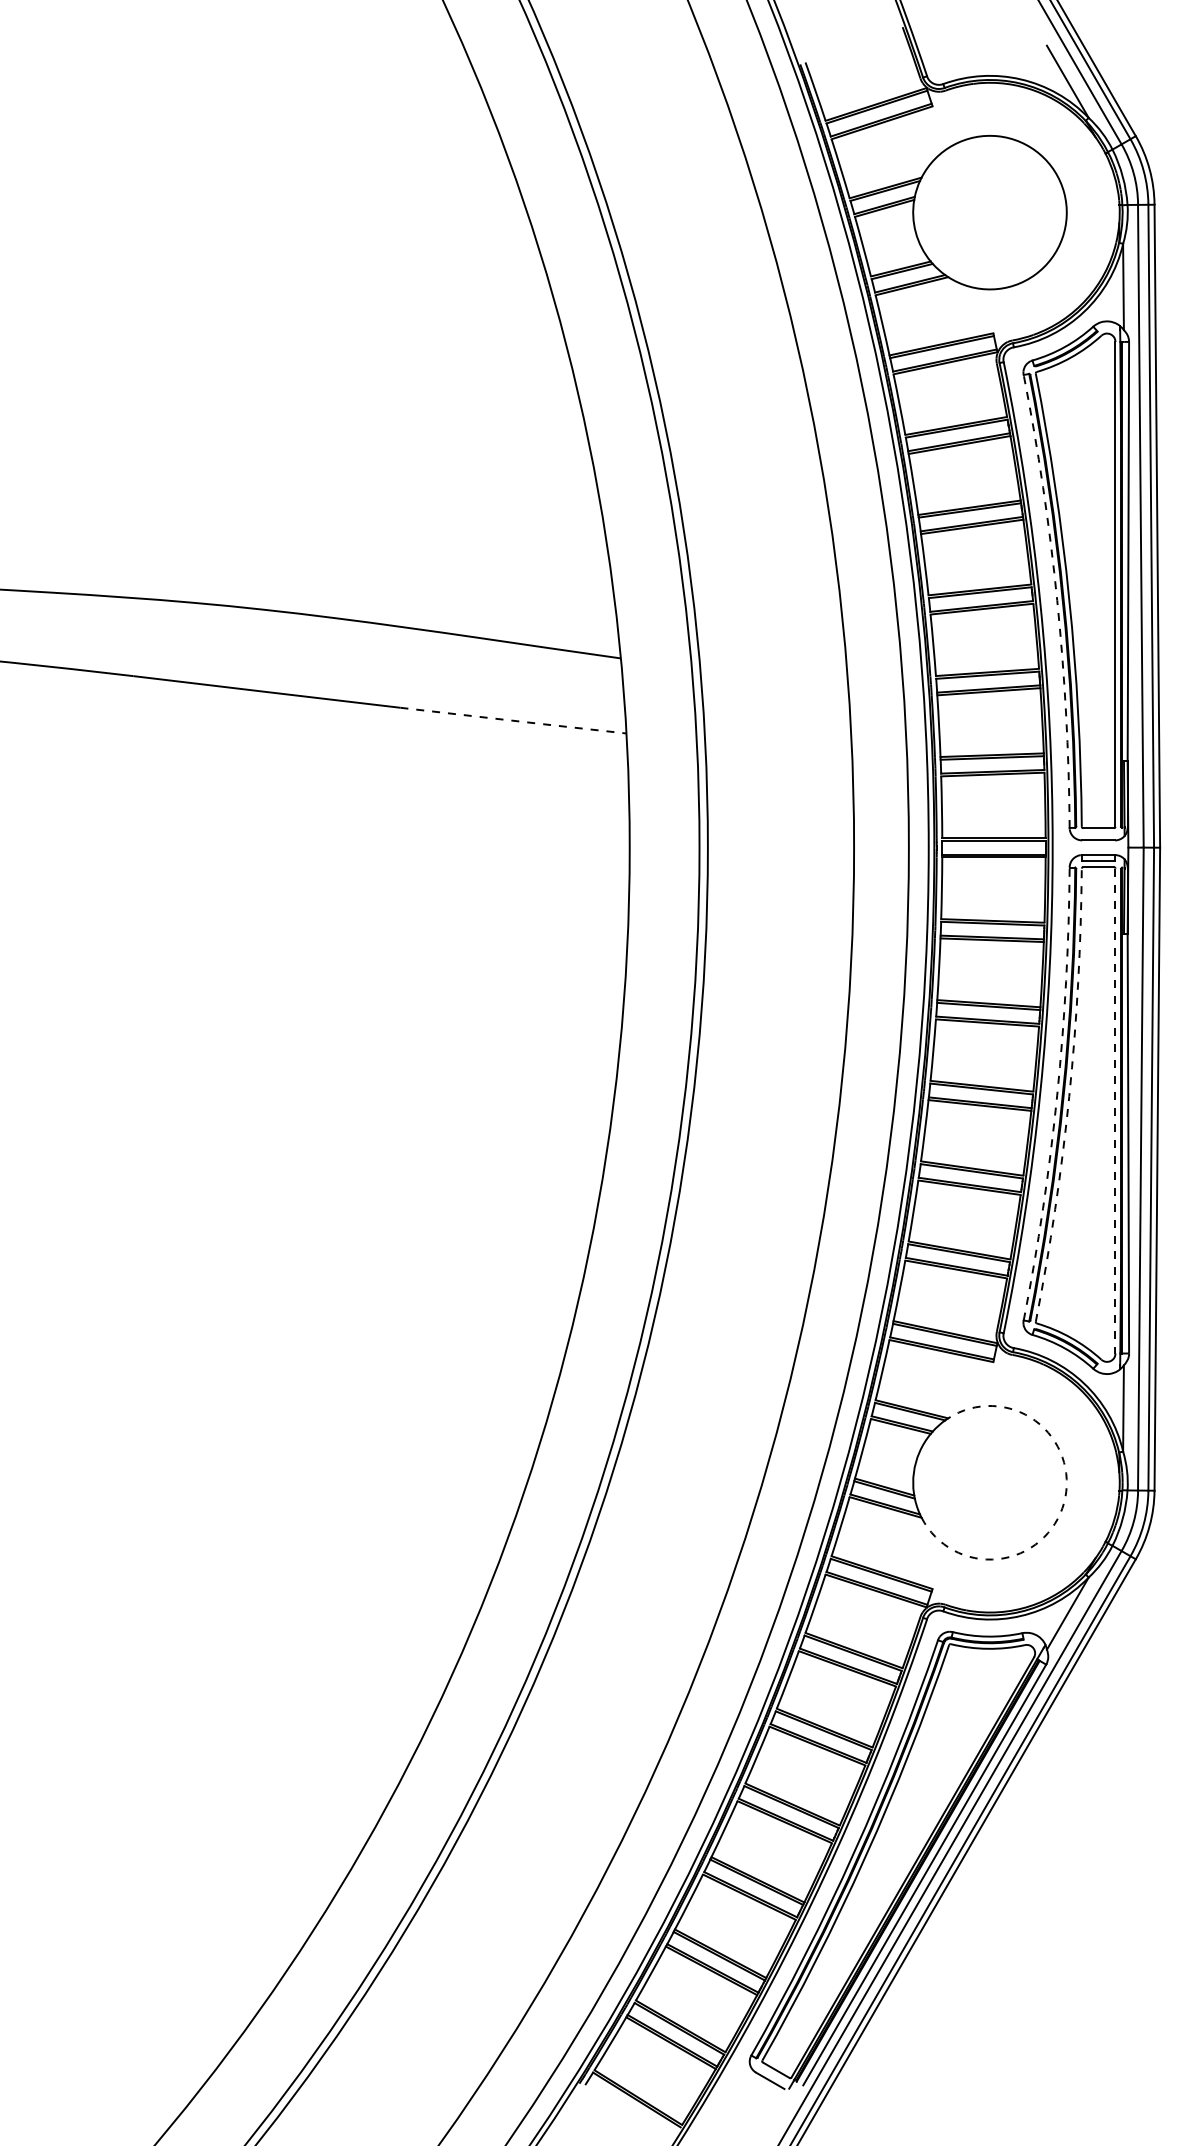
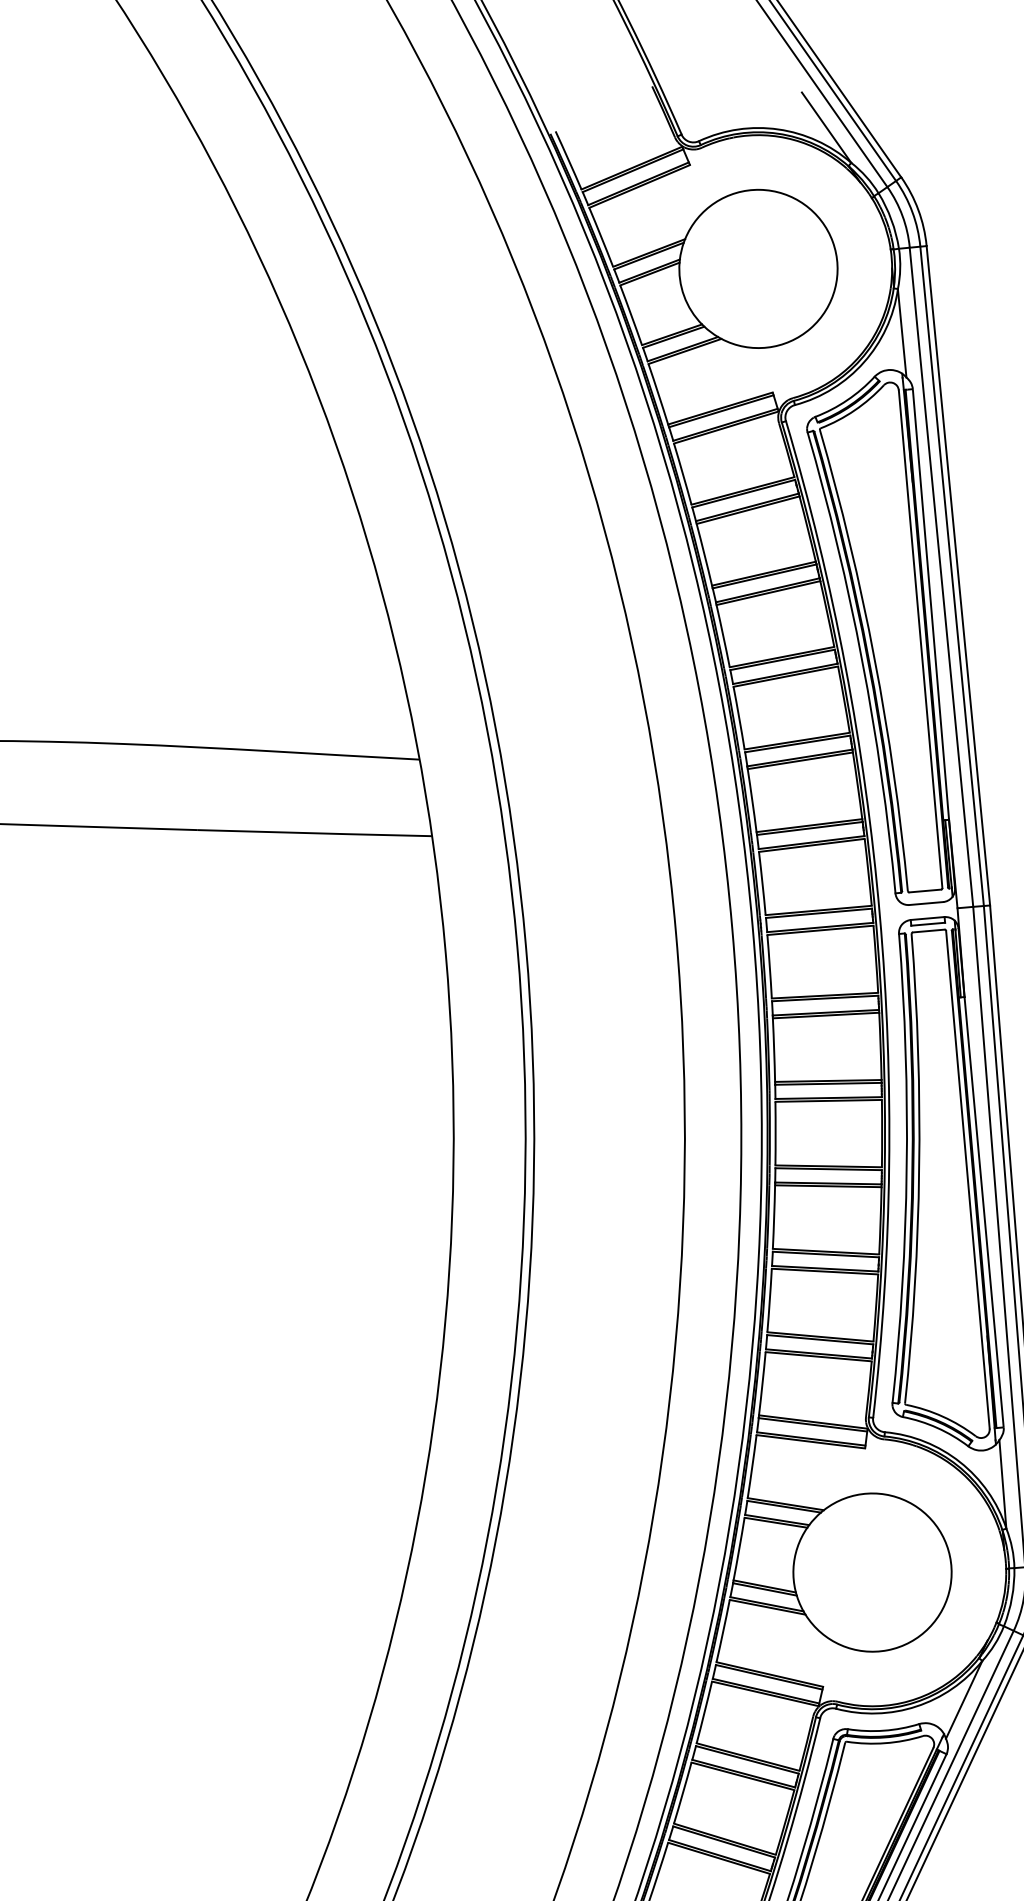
arc: (1057, 600) -> (862, 660), dashed -> solid
line: (513, 720) -> (315, 832), dashed -> solid
arc: (1057, 1095) -> (907, 1169), dashed -> solid
arc: (1069, 1096) -> (919, 1168), dashed -> solid
line: (1115, 1111) -> (967, 1180), dashed -> solid
arc: (1064, 1502) -> (950, 1586), dashed -> solid

